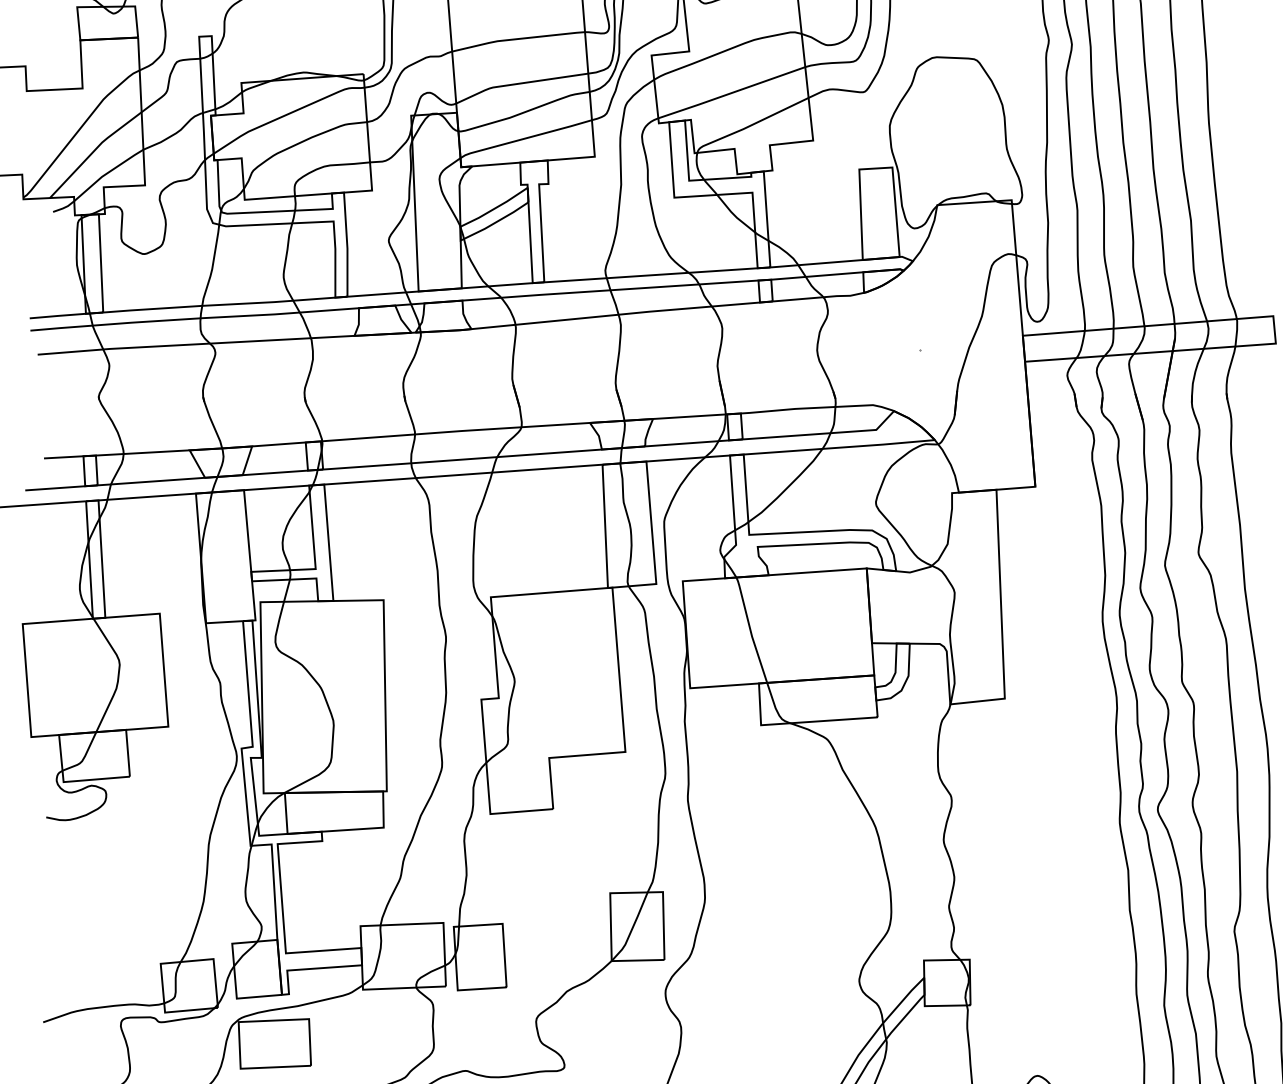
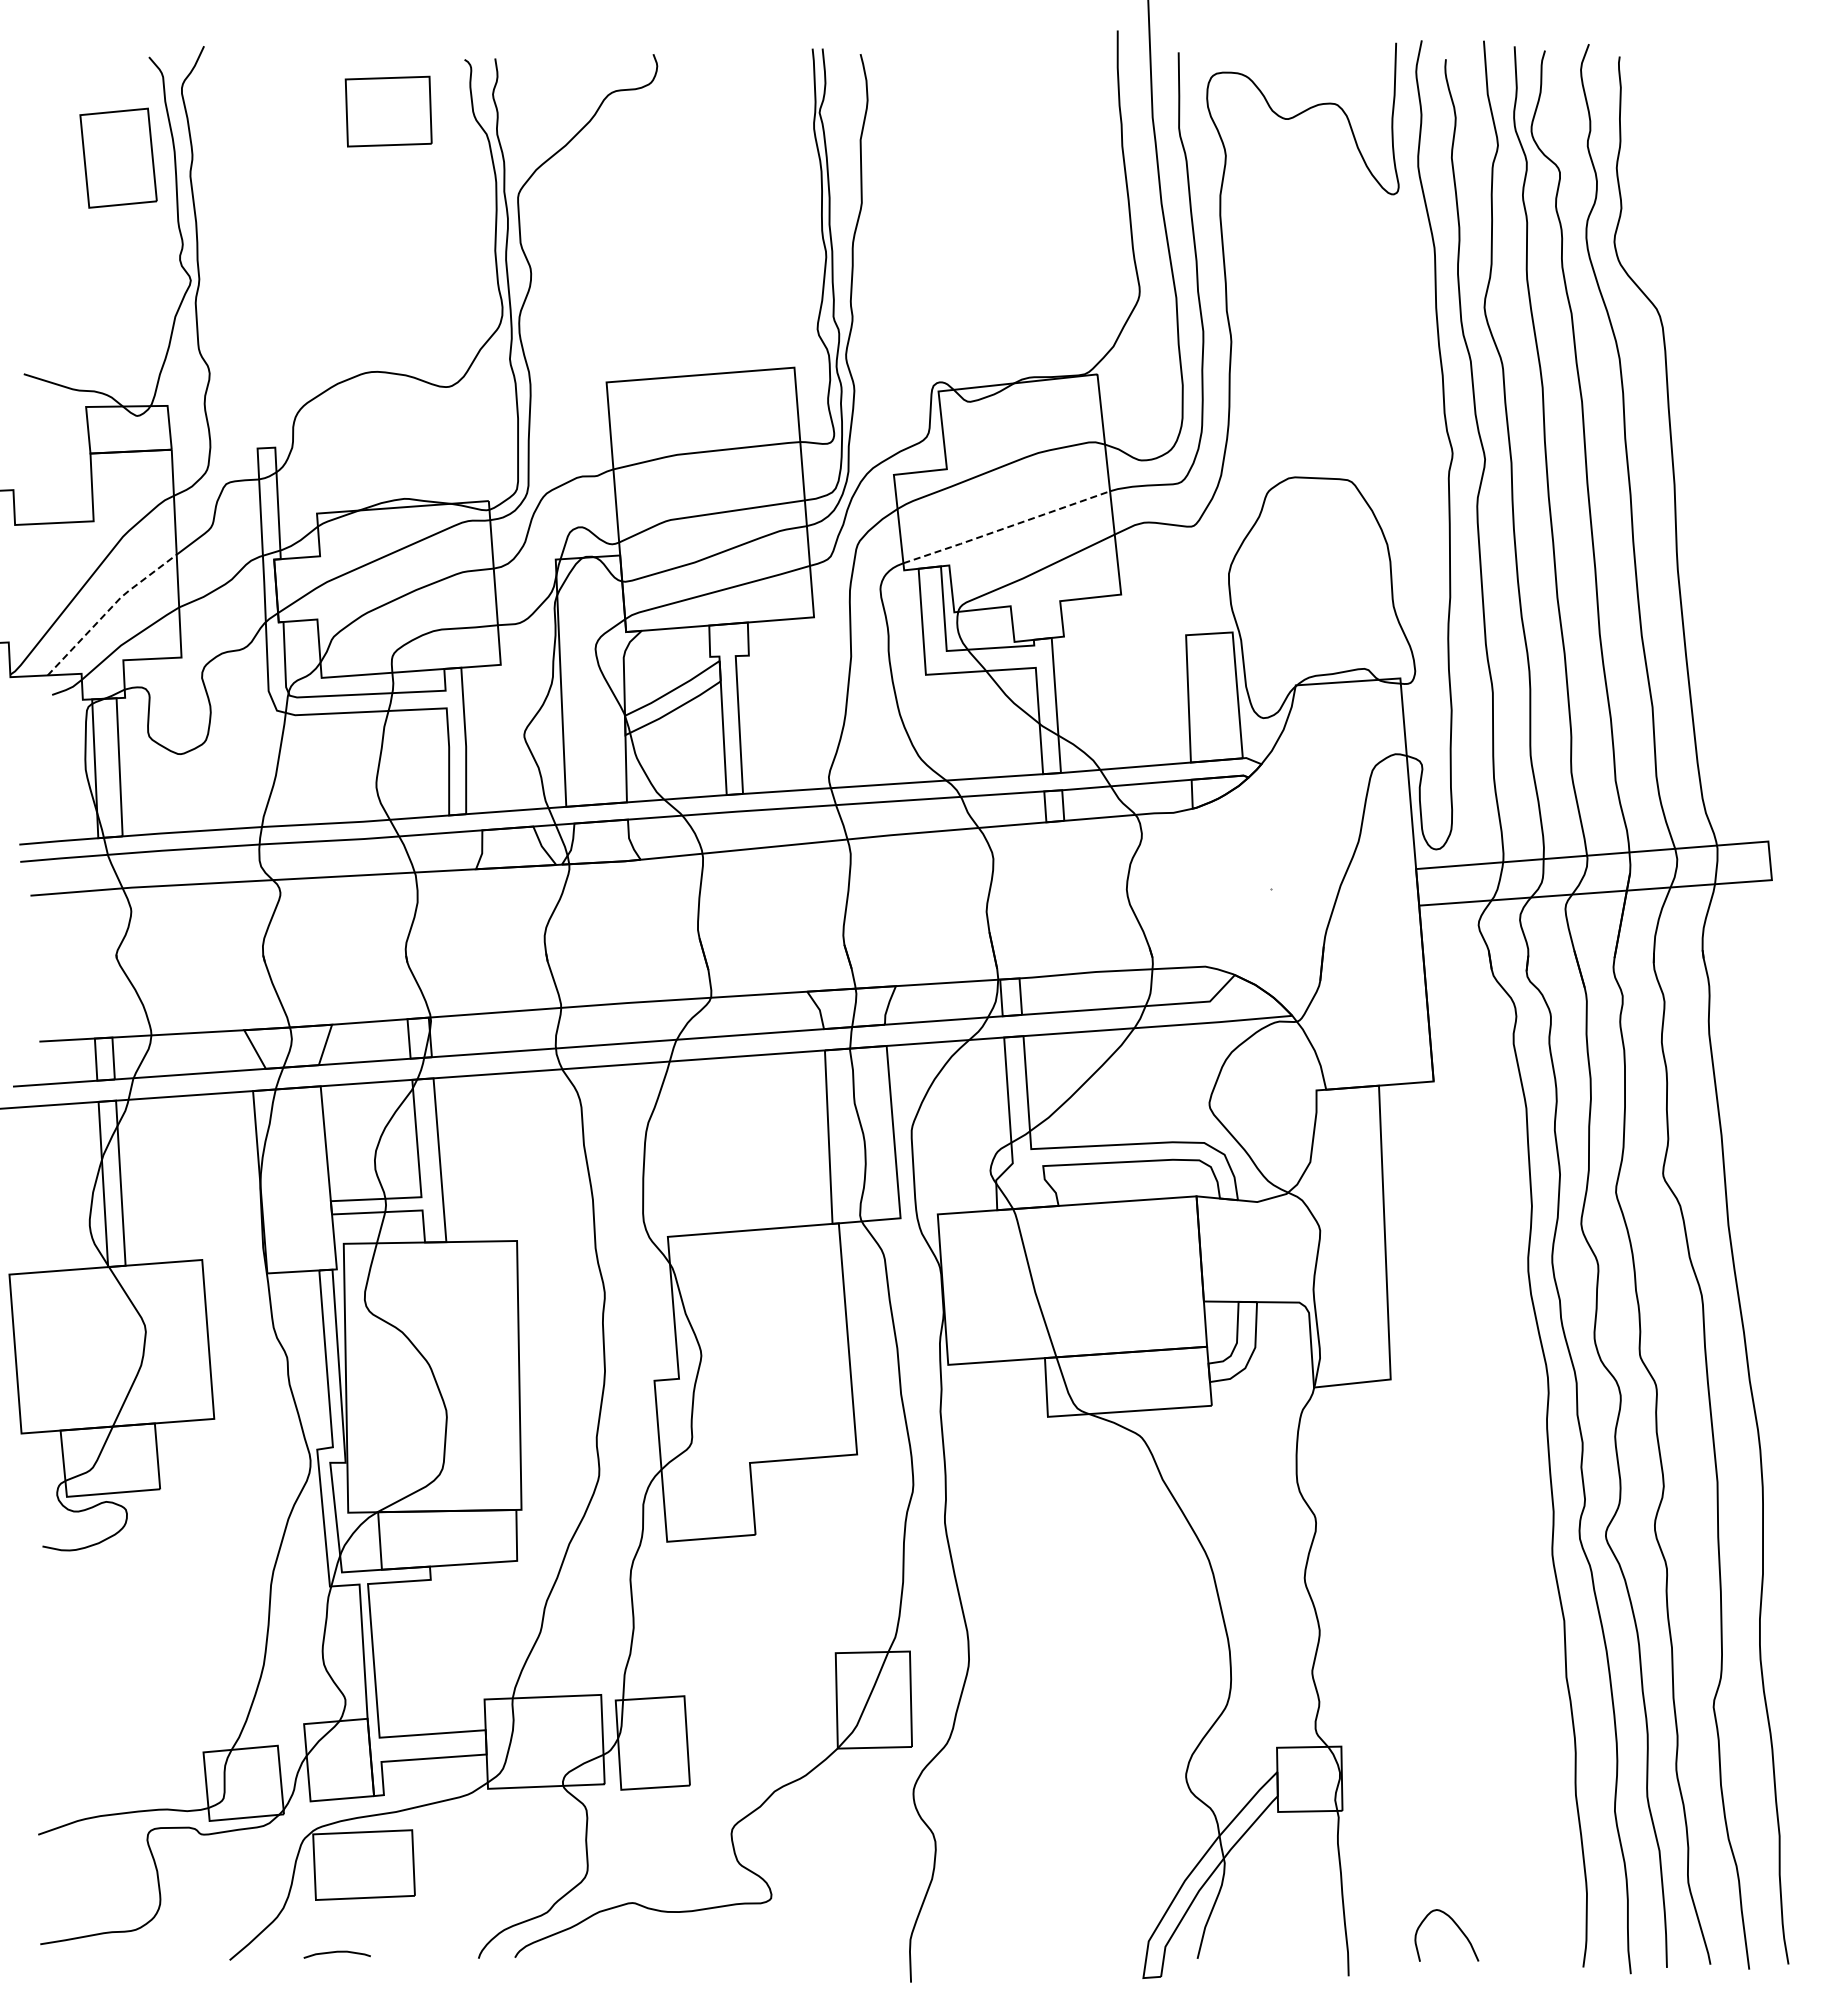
line: (731, 92) -> (1006, 527), solid -> dashed
line: (93, 151) -> (109, 609), solid -> dashed

